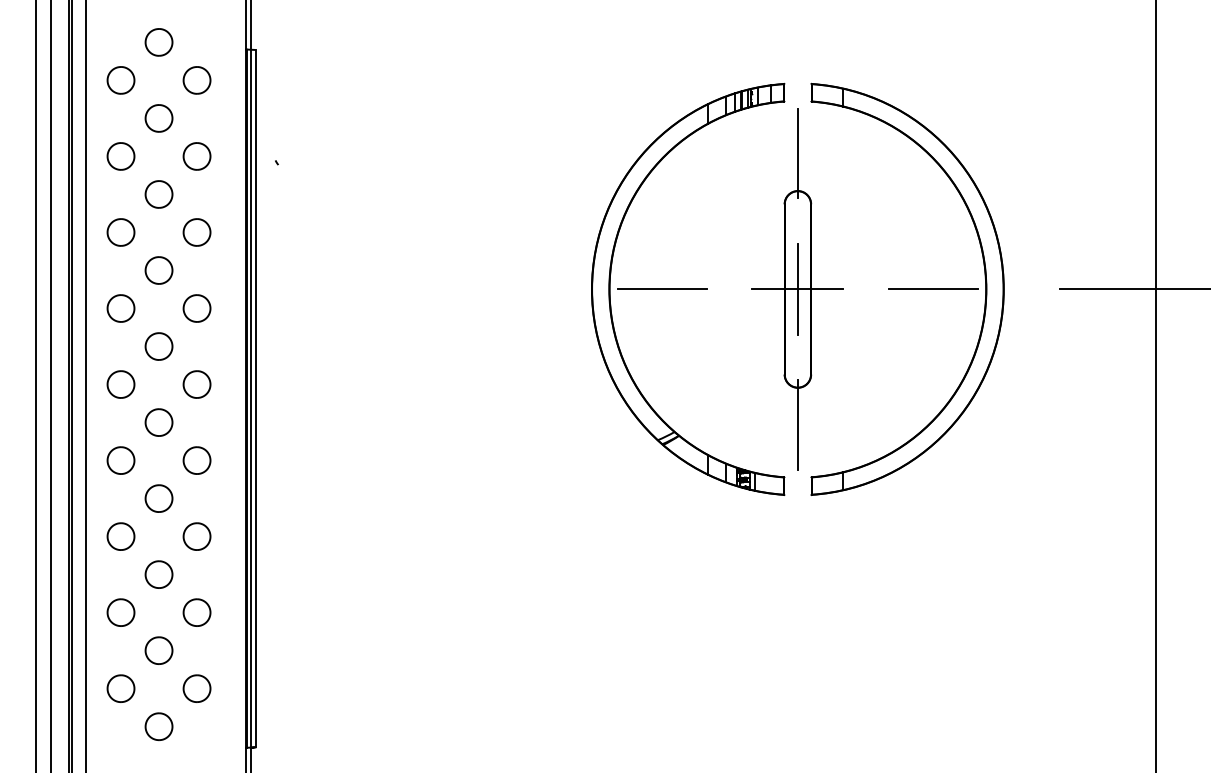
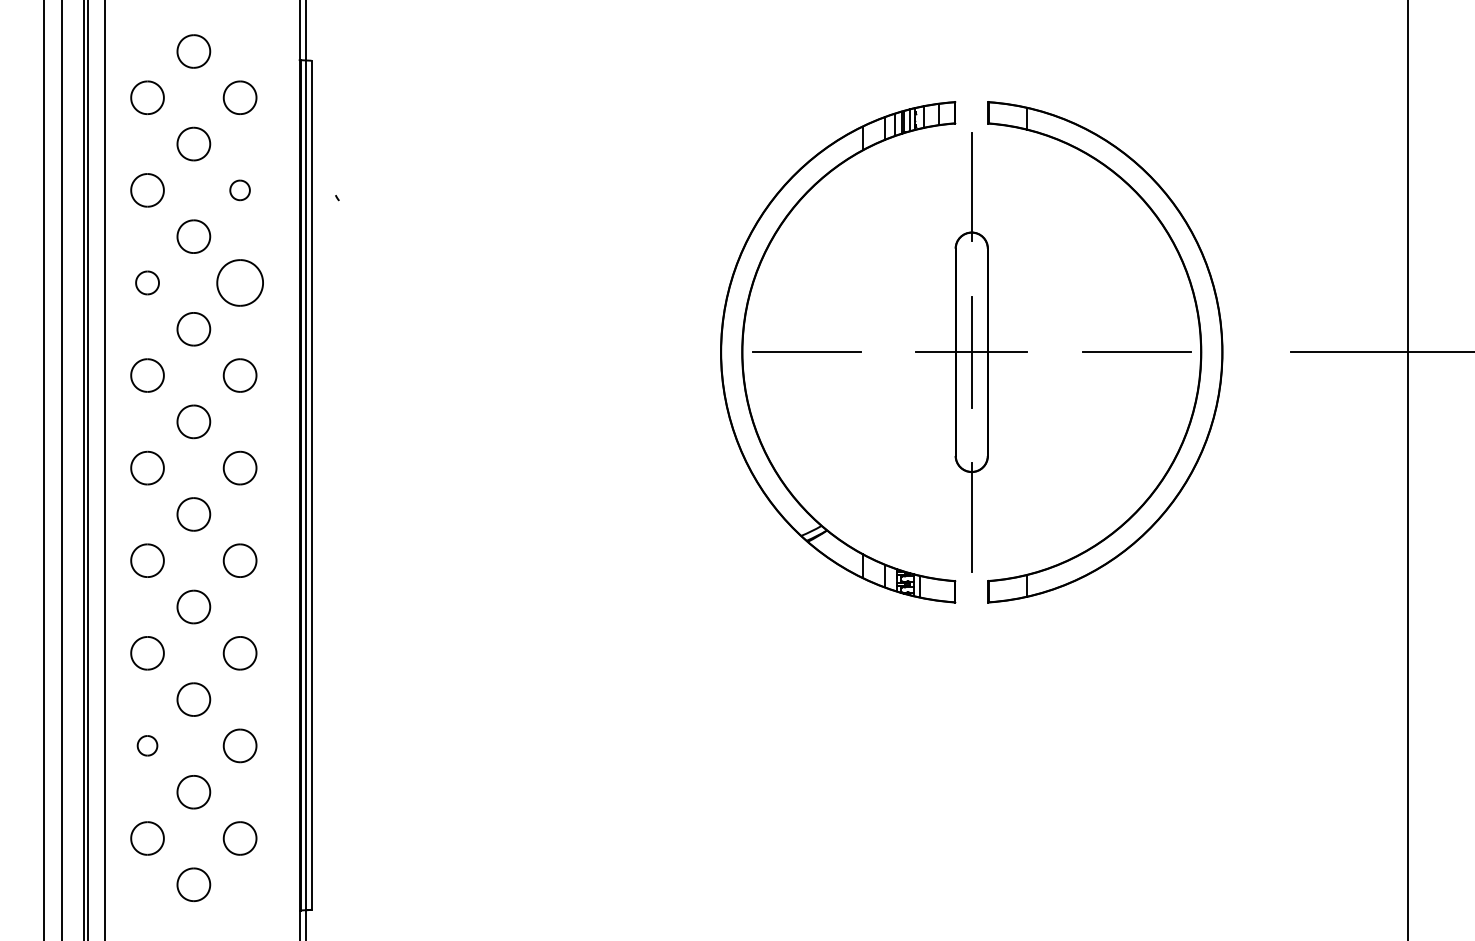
part: (196, 156) -> (239, 190), size x0.6
part: (120, 232) -> (146, 282), size x0.7
part: (196, 232) -> (239, 282), size x1.4
part: (120, 612) -> (146, 745), size x0.6

